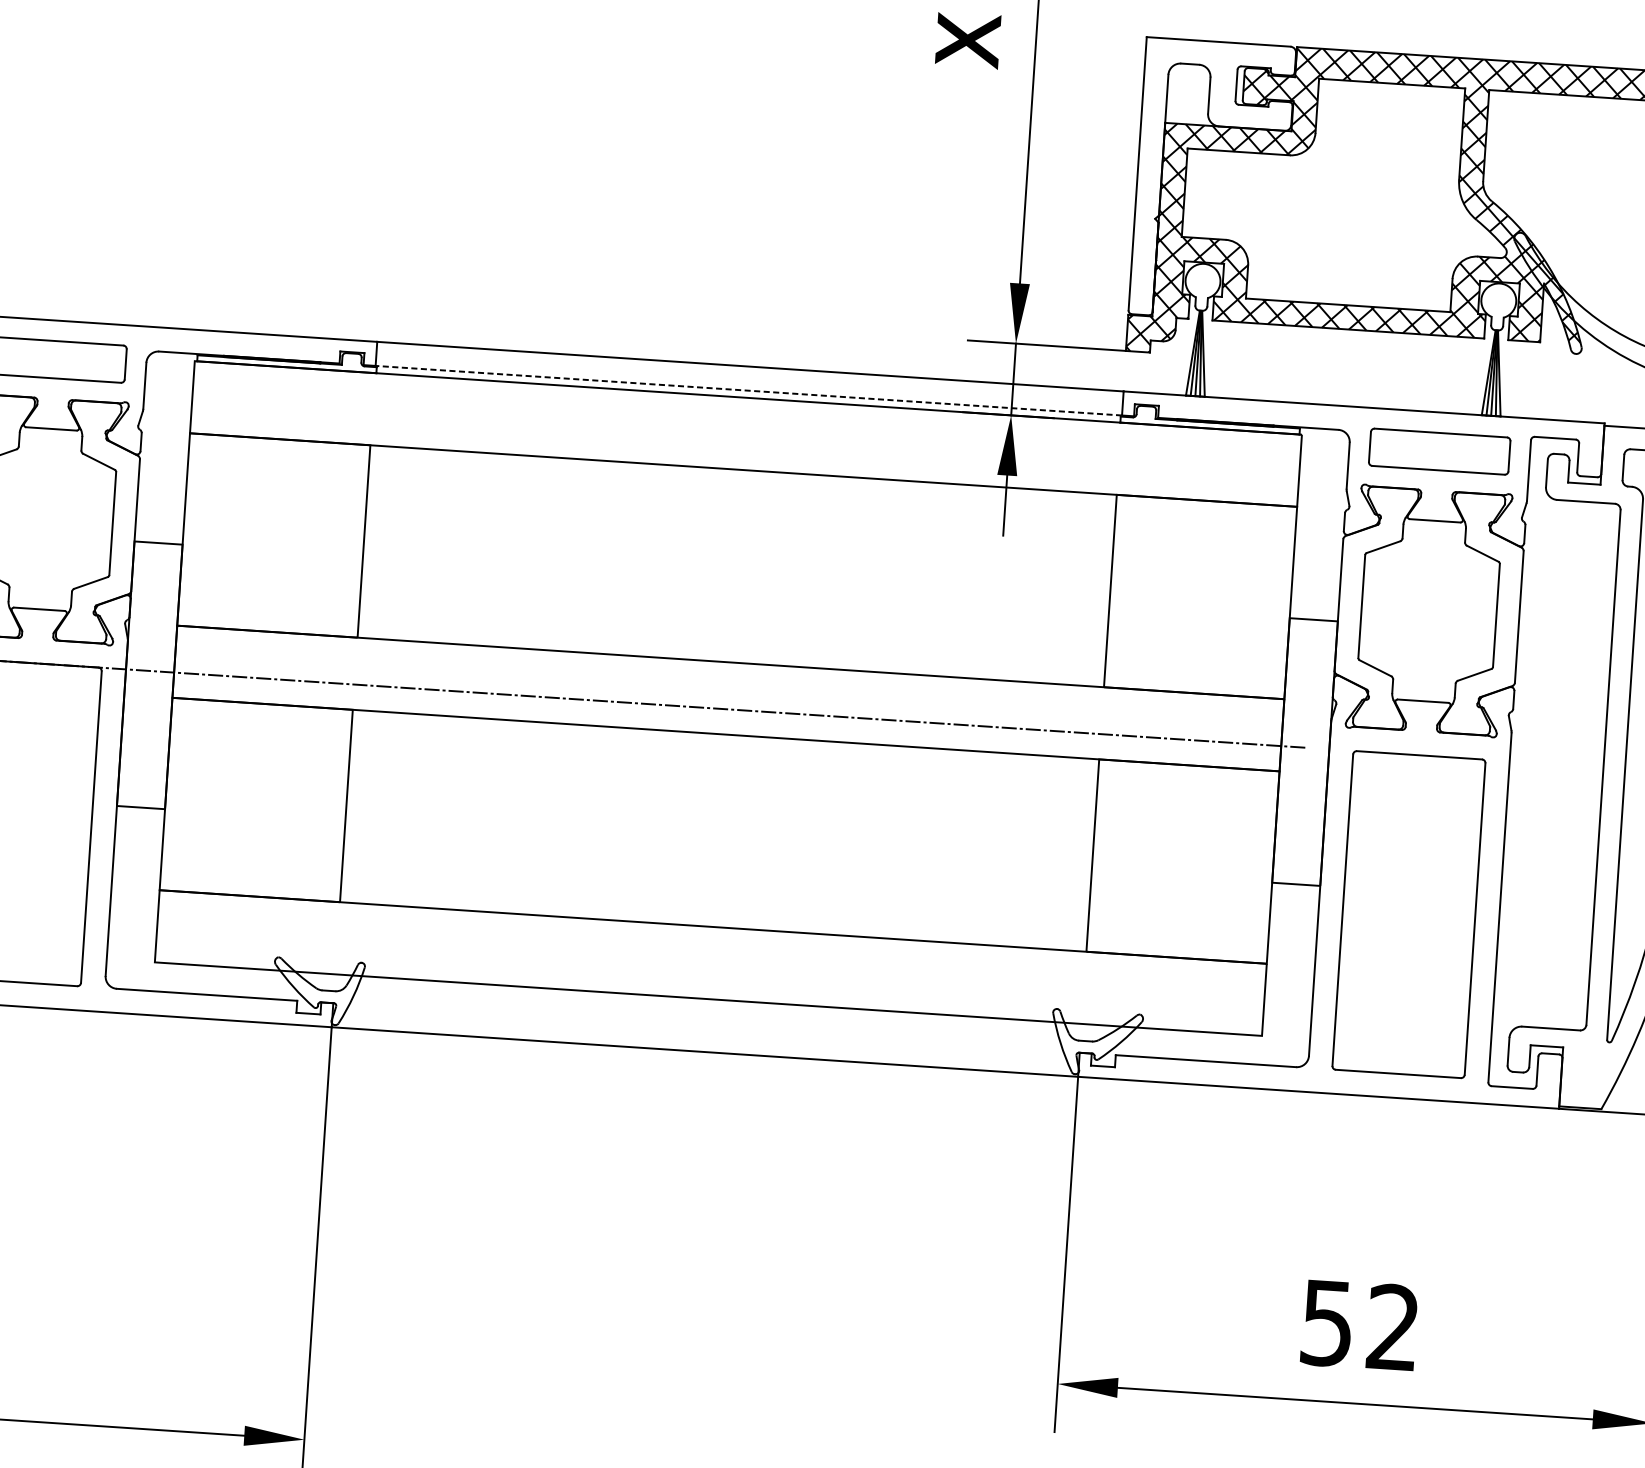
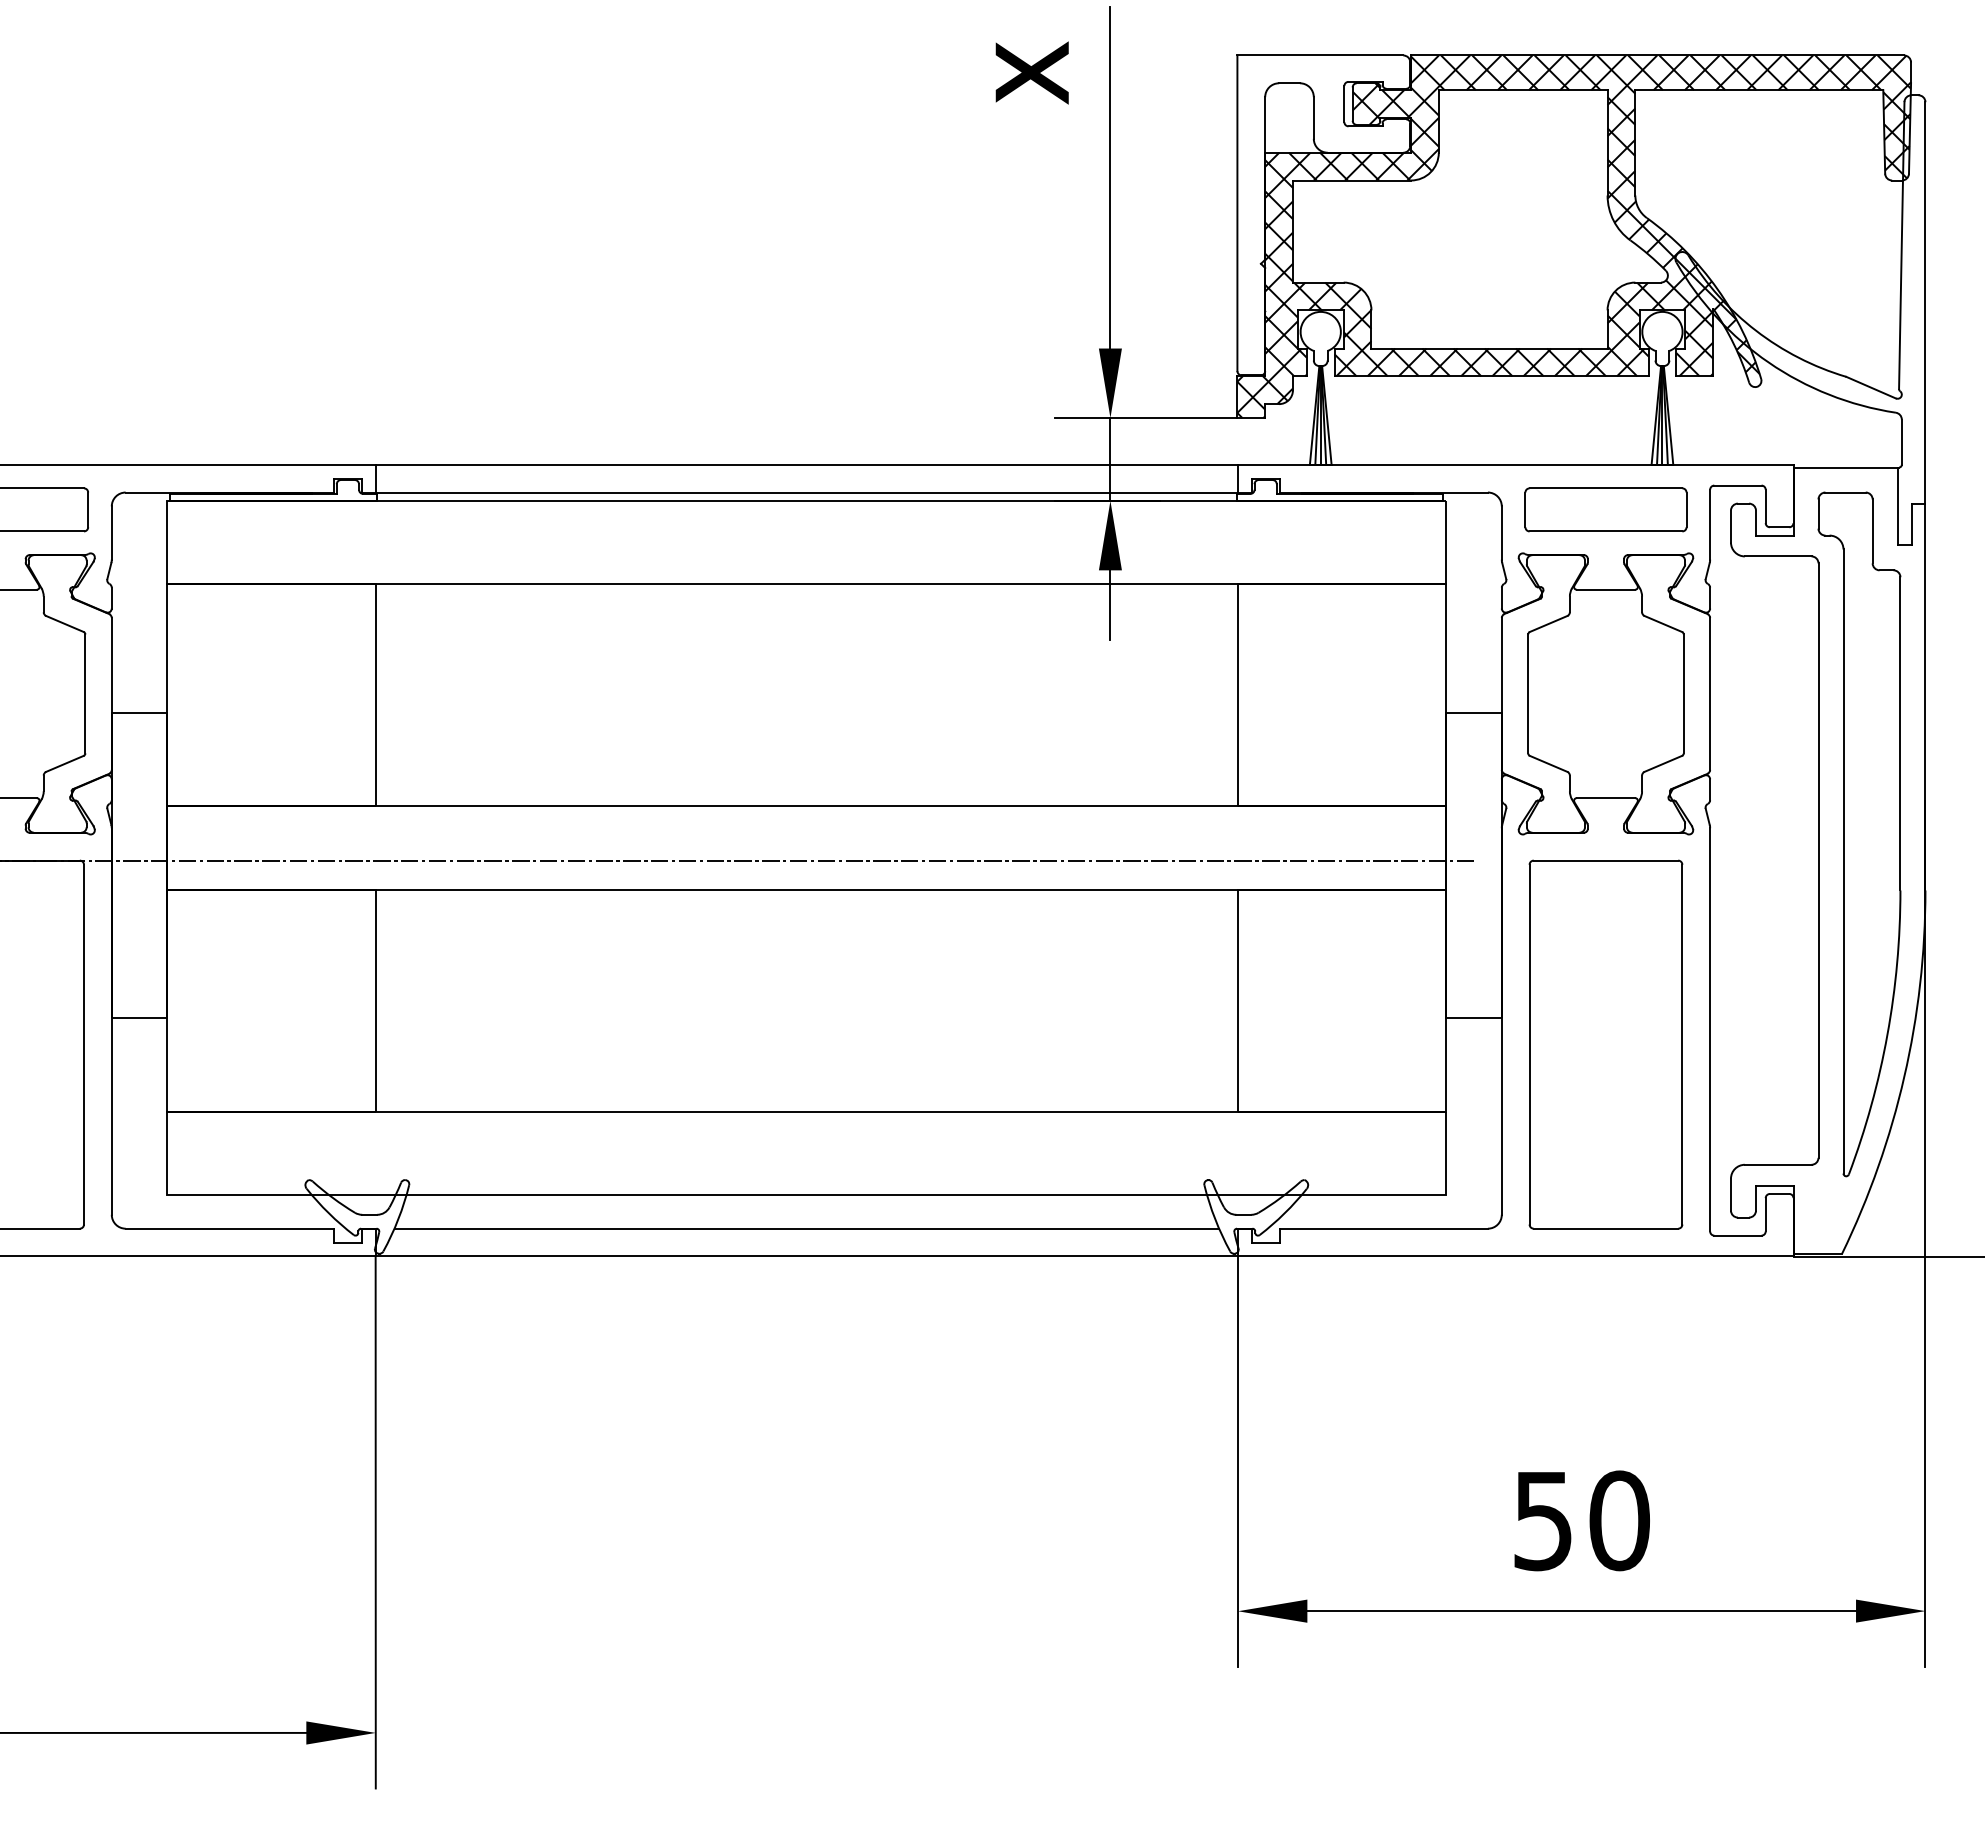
line: (748, 390) -> (806, 492), dashed -> solid
line: (706, 1027) -> (806, 1228), added
text: (1393, 1327) -> (1619, 1520), 52 -> 50

